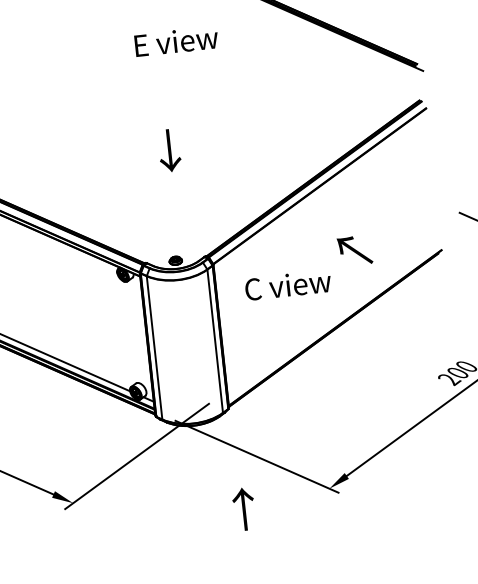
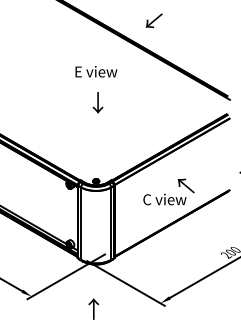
text: (176, 40) -> (96, 71), moved
text: (168, 149) -> (97, 102), moved
text: (287, 285) -> (164, 199), moved
text: (243, 508) -> (93, 308), moved

